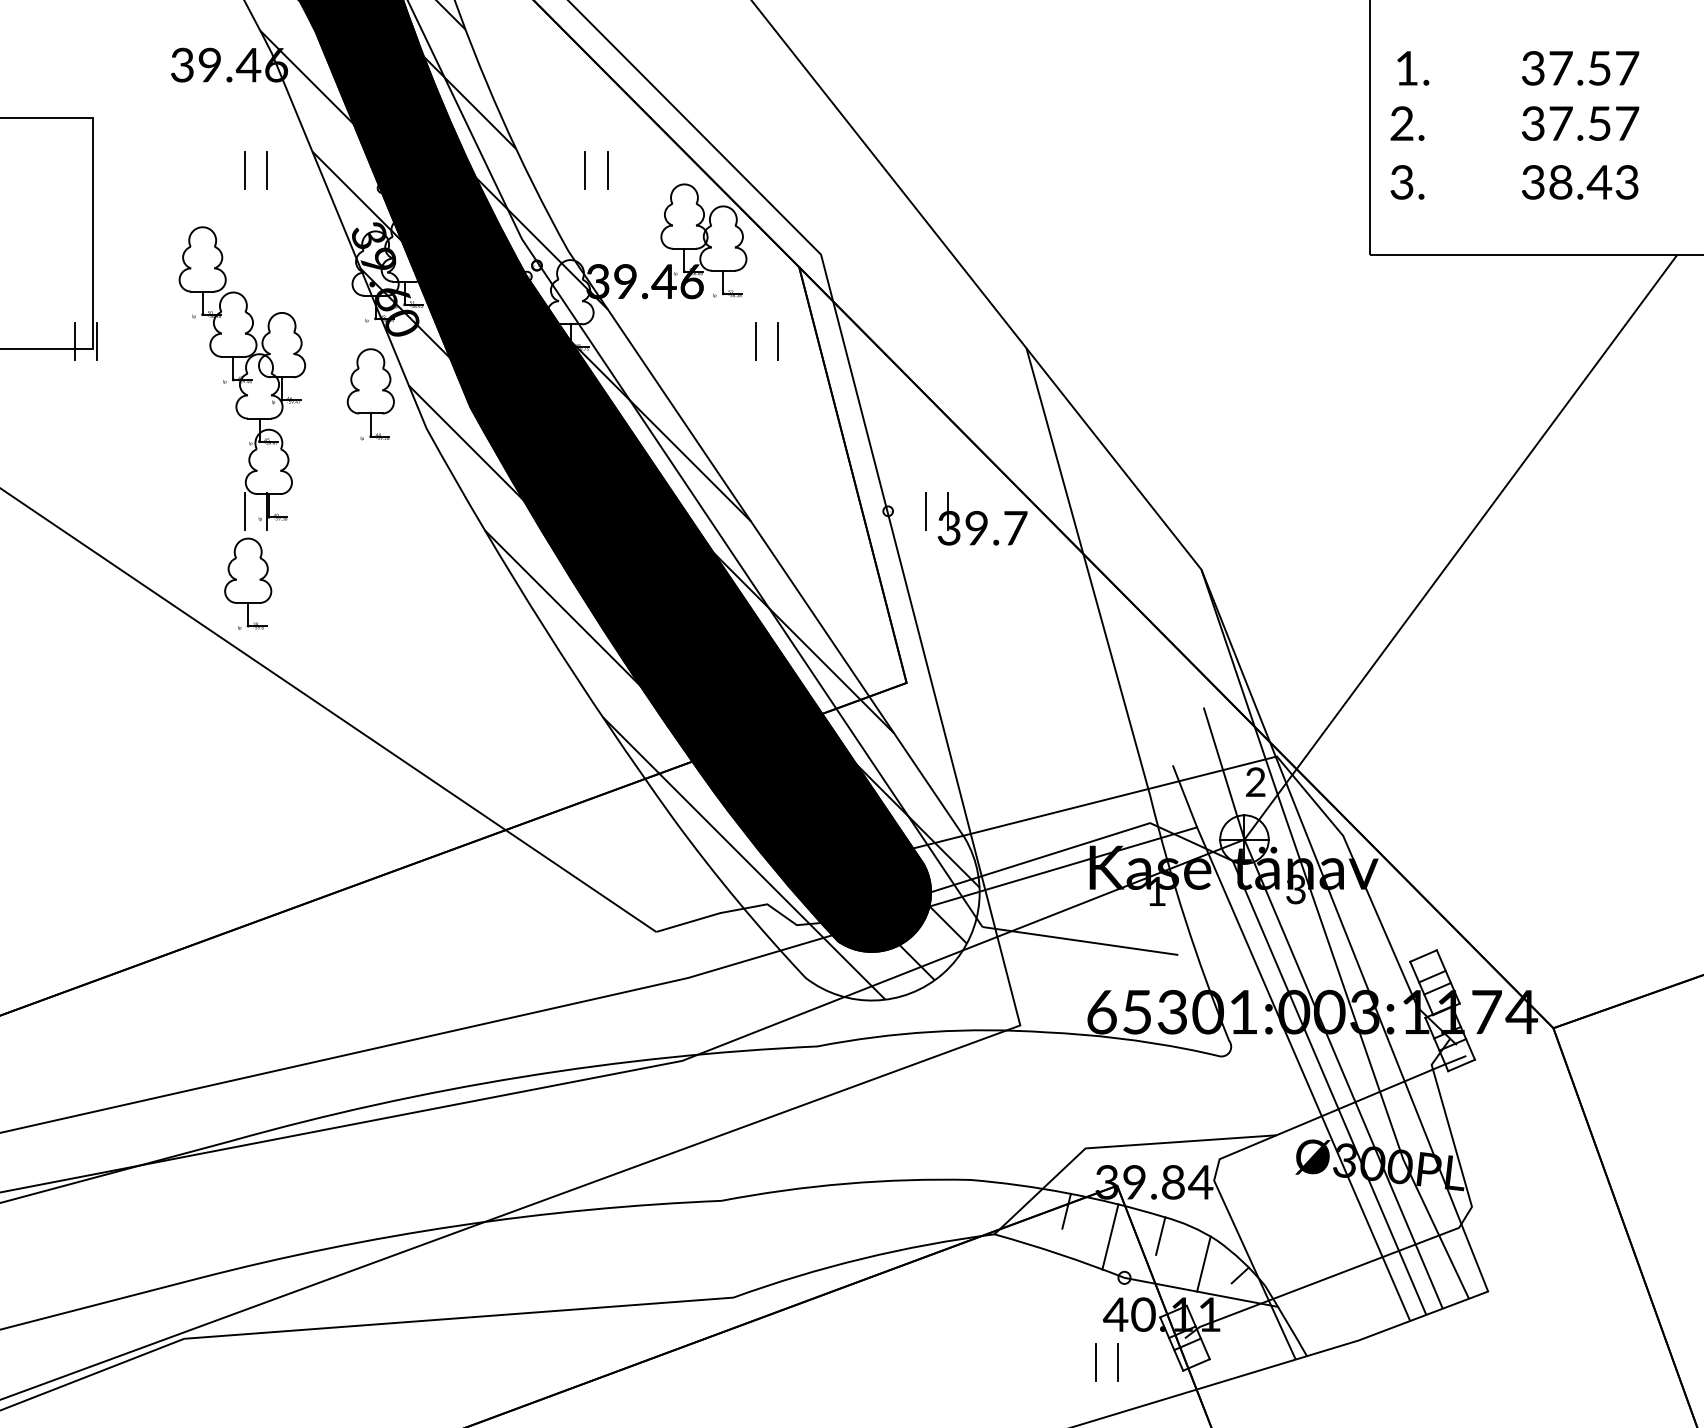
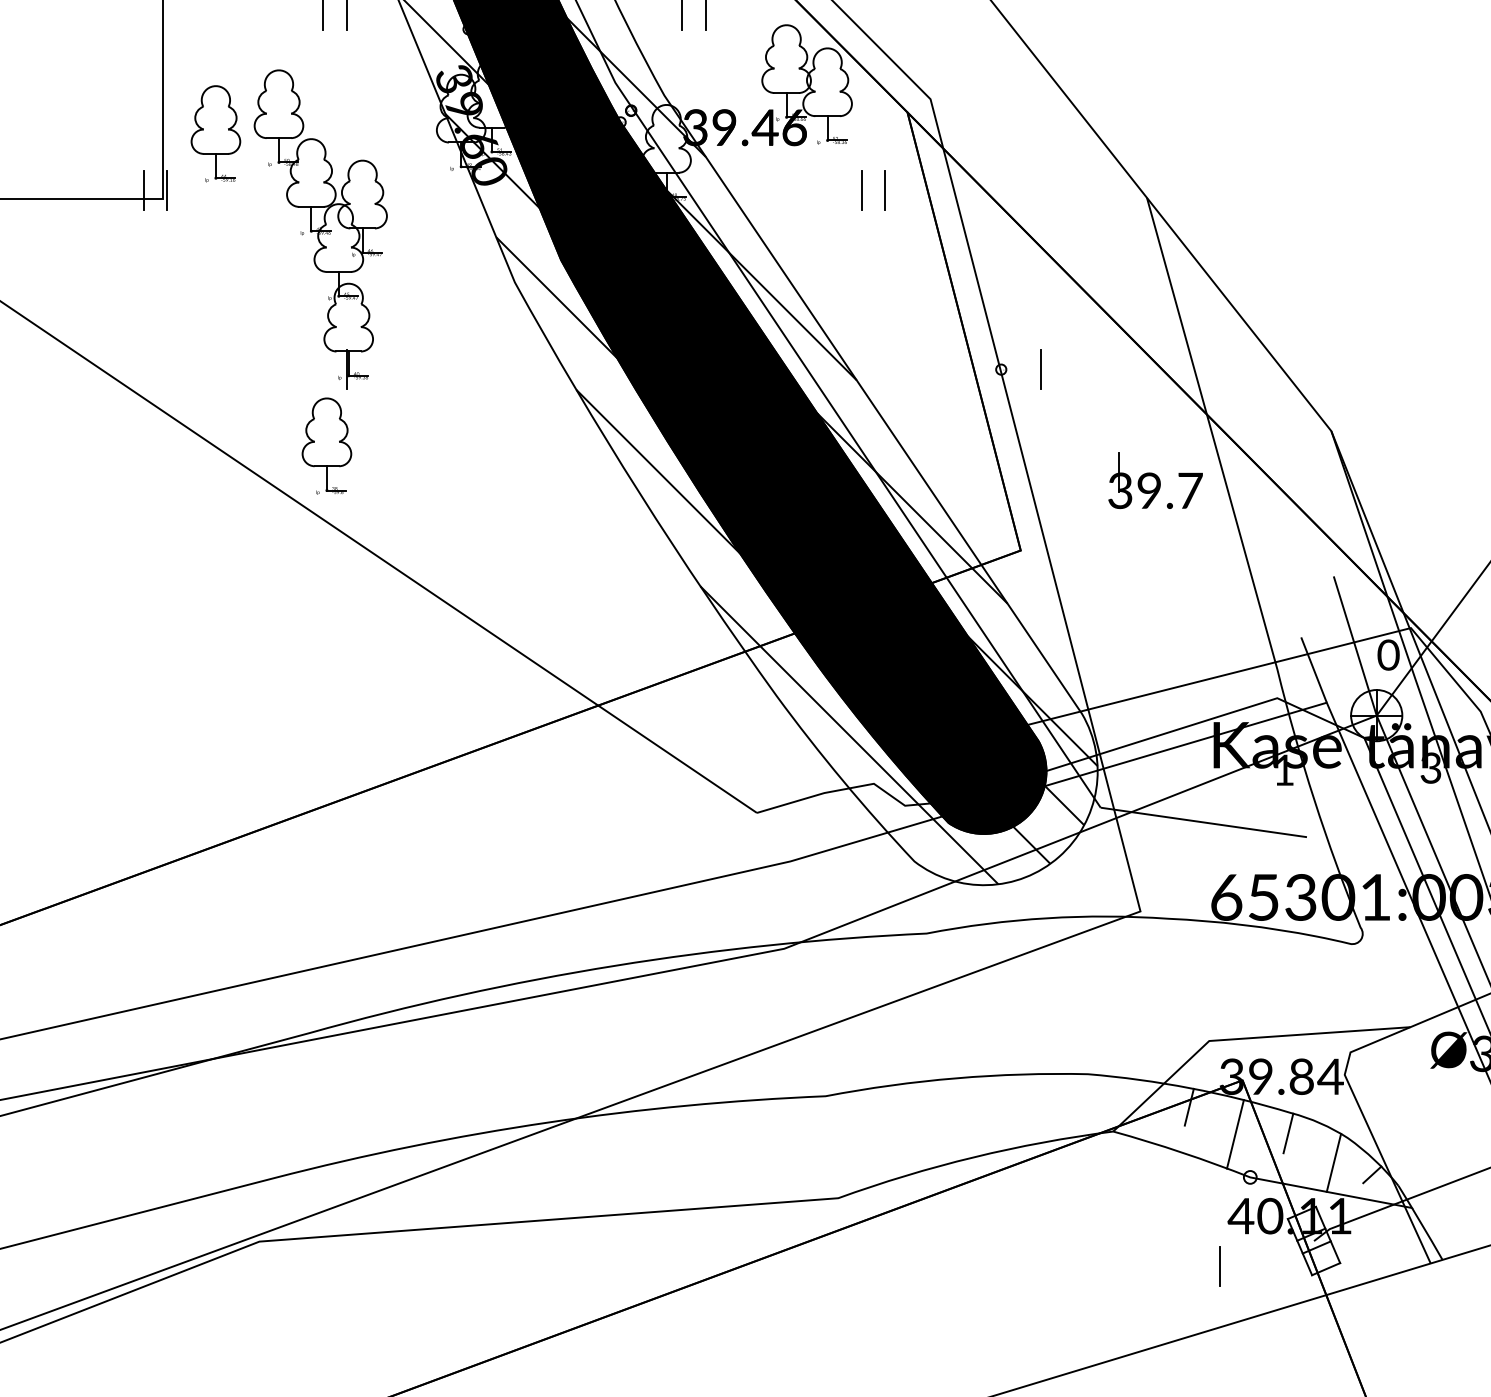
part: (370, 394) -> (215, 133), moved
line: (244, 510) -> (323, 368), removed
part: (982, 518) -> (1155, 480), moved
text: (1255, 781) -> (1388, 654), 2 -> 0
line: (1118, 1361) -> (1243, 1265), removed

